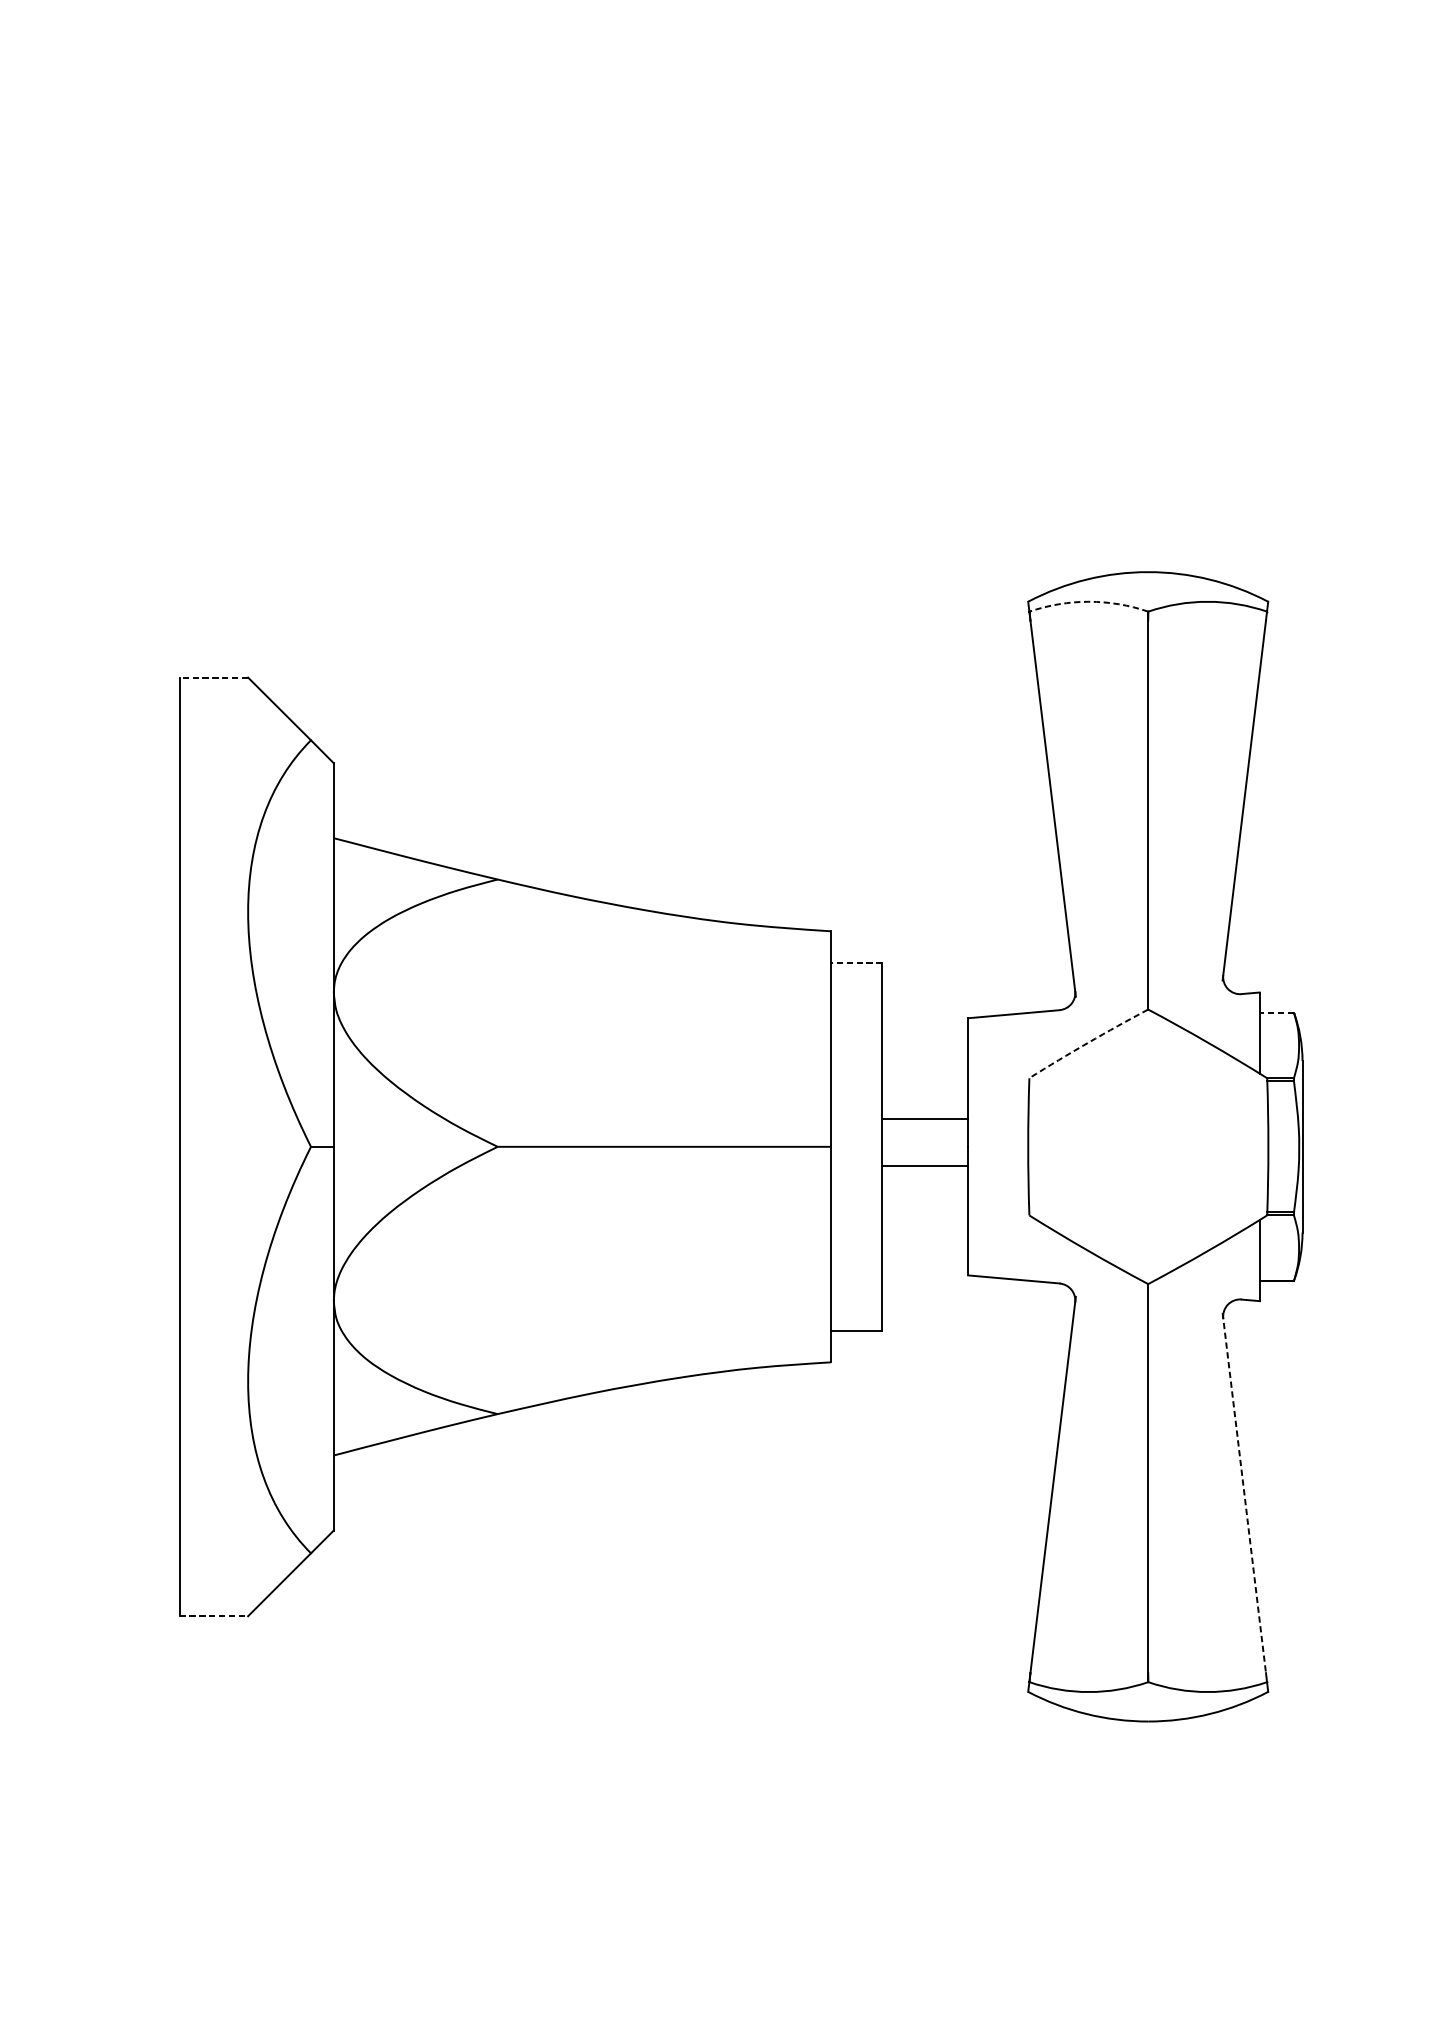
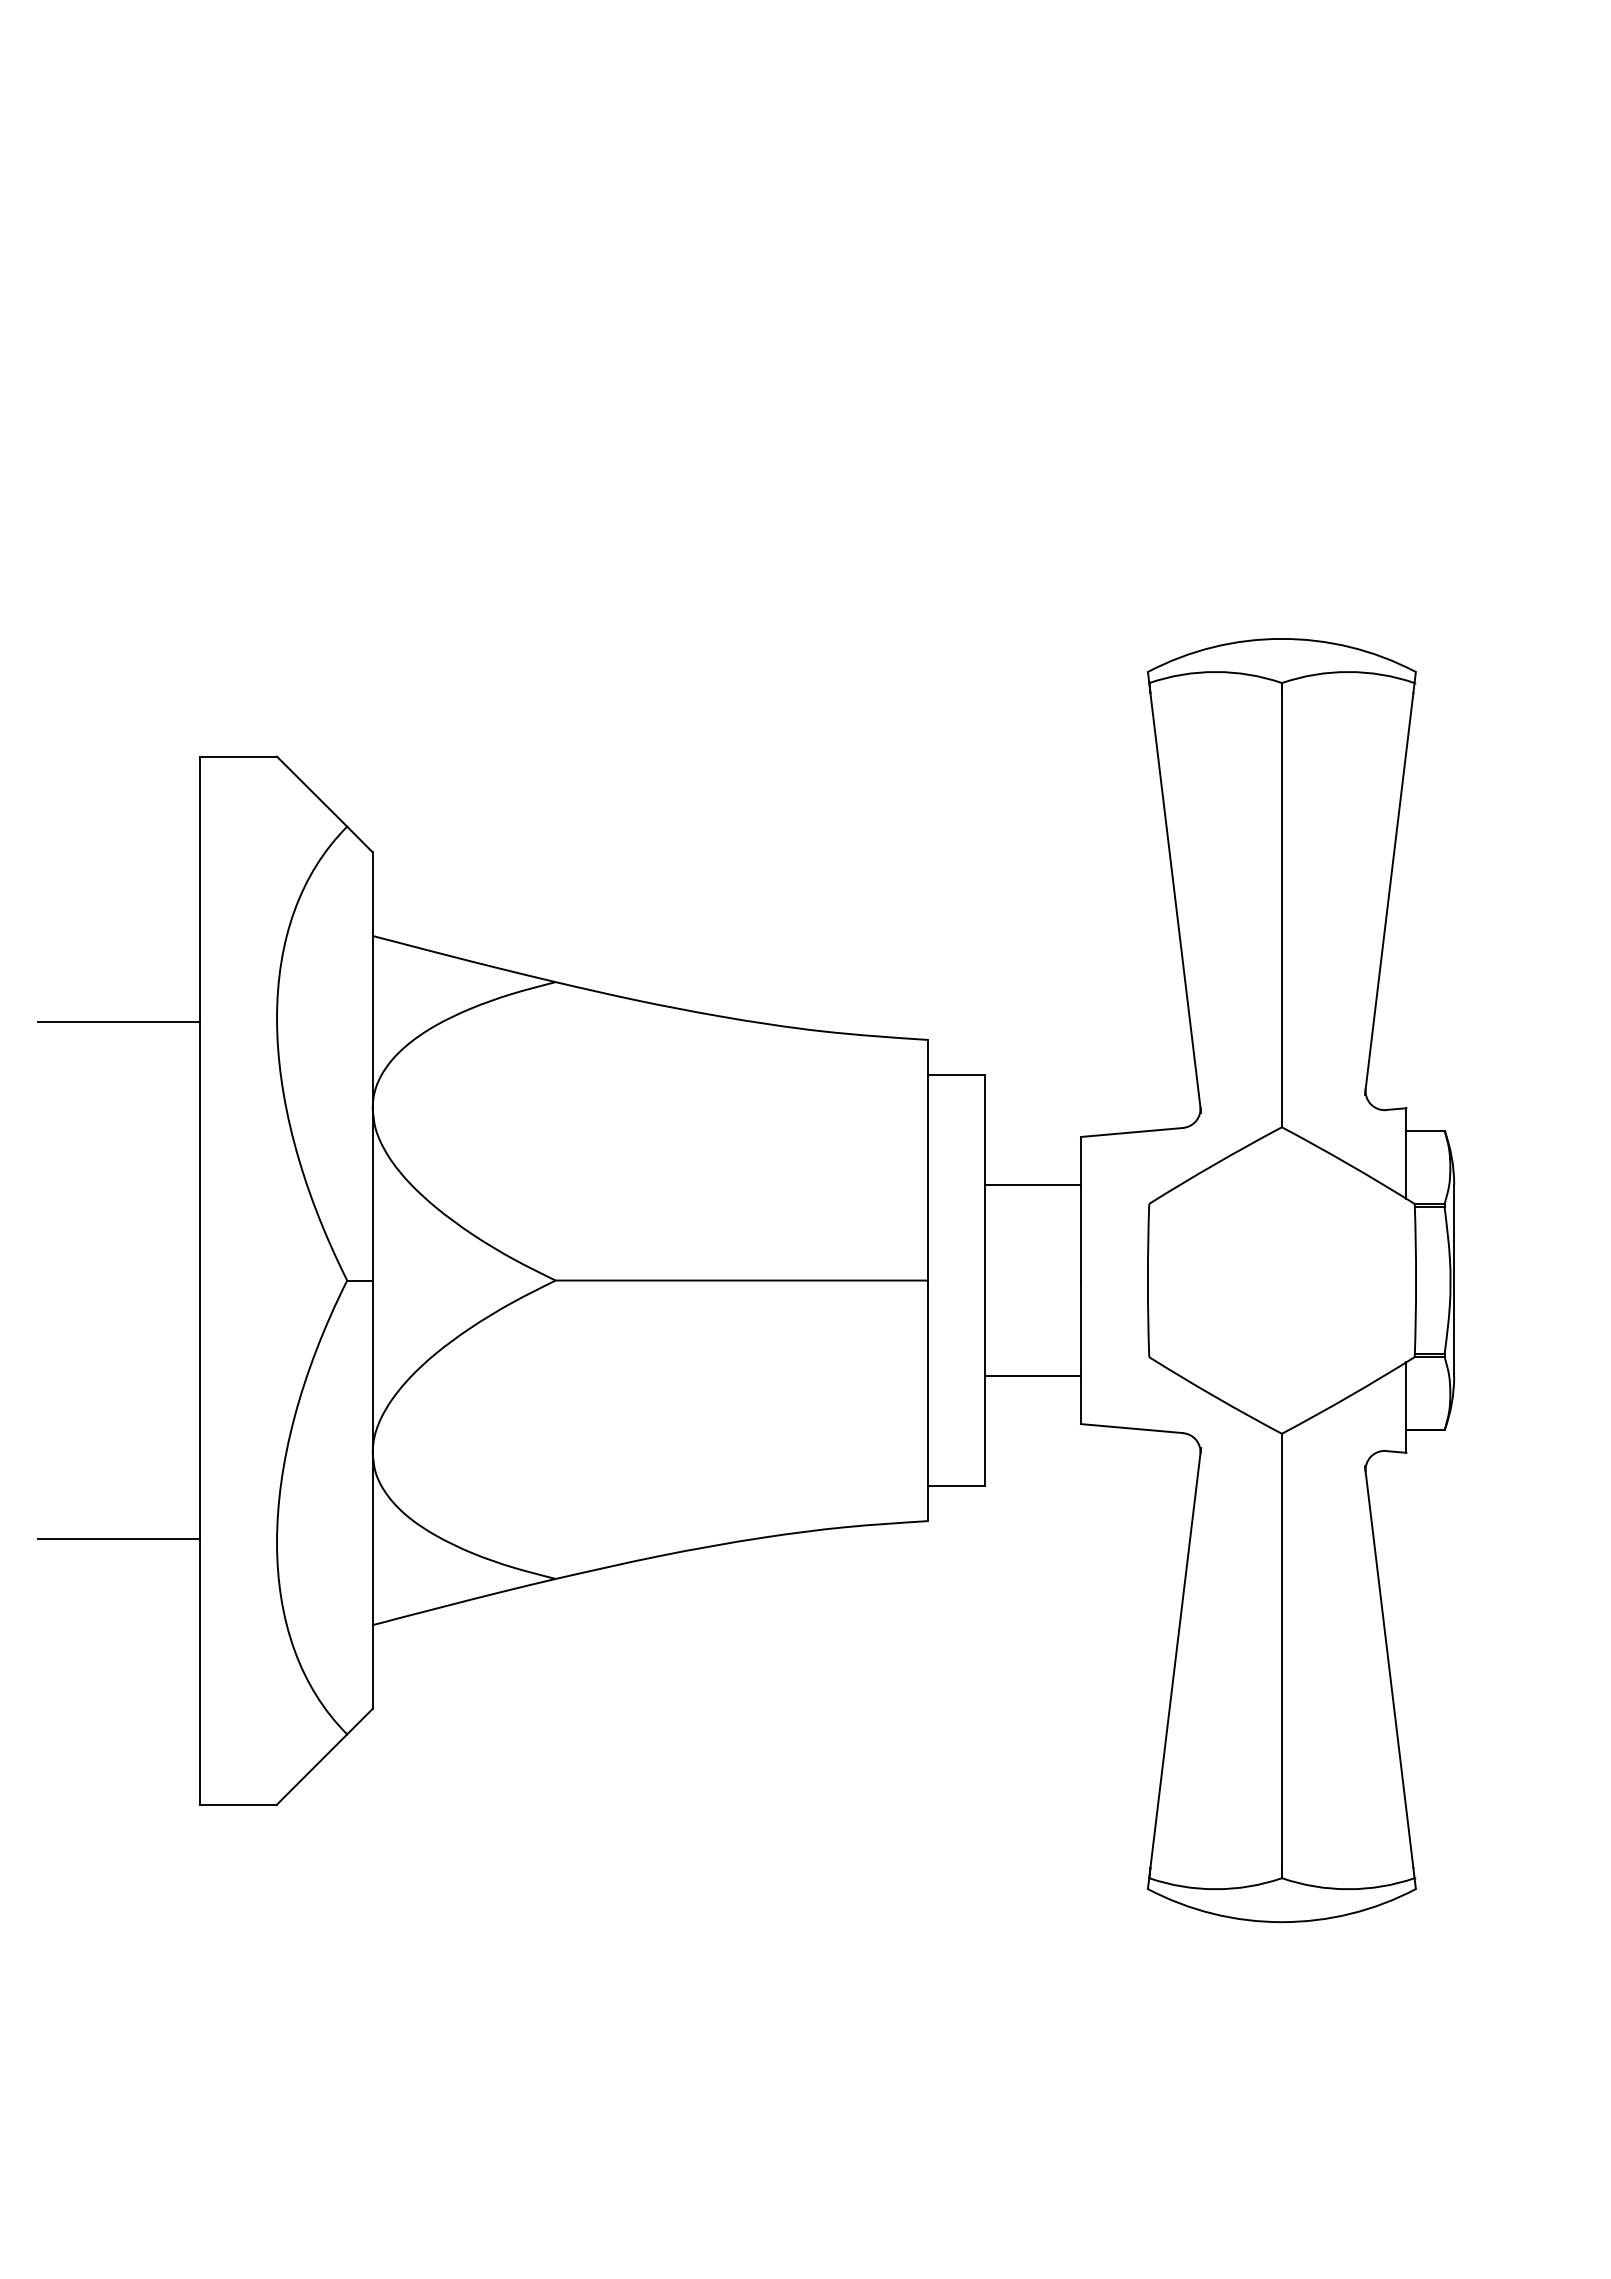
arc: (1088, 602) -> (1215, 672), dashed -> solid
line: (213, 677) -> (238, 756), dashed -> solid
line: (106, 915) -> (118, 1022), added
line: (856, 962) -> (956, 1074), dashed -> solid
line: (1275, 1012) -> (1424, 1130), dashed -> solid
arc: (1087, 1042) -> (1214, 1164), dashed -> solid
line: (924, 1119) -> (1032, 1184), moved
line: (924, 1166) -> (1032, 1376), moved
line: (106, 1377) -> (118, 1538), added
line: (1244, 1493) -> (1389, 1667), dashed -> solid
line: (214, 1616) -> (239, 1804), dashed -> solid

